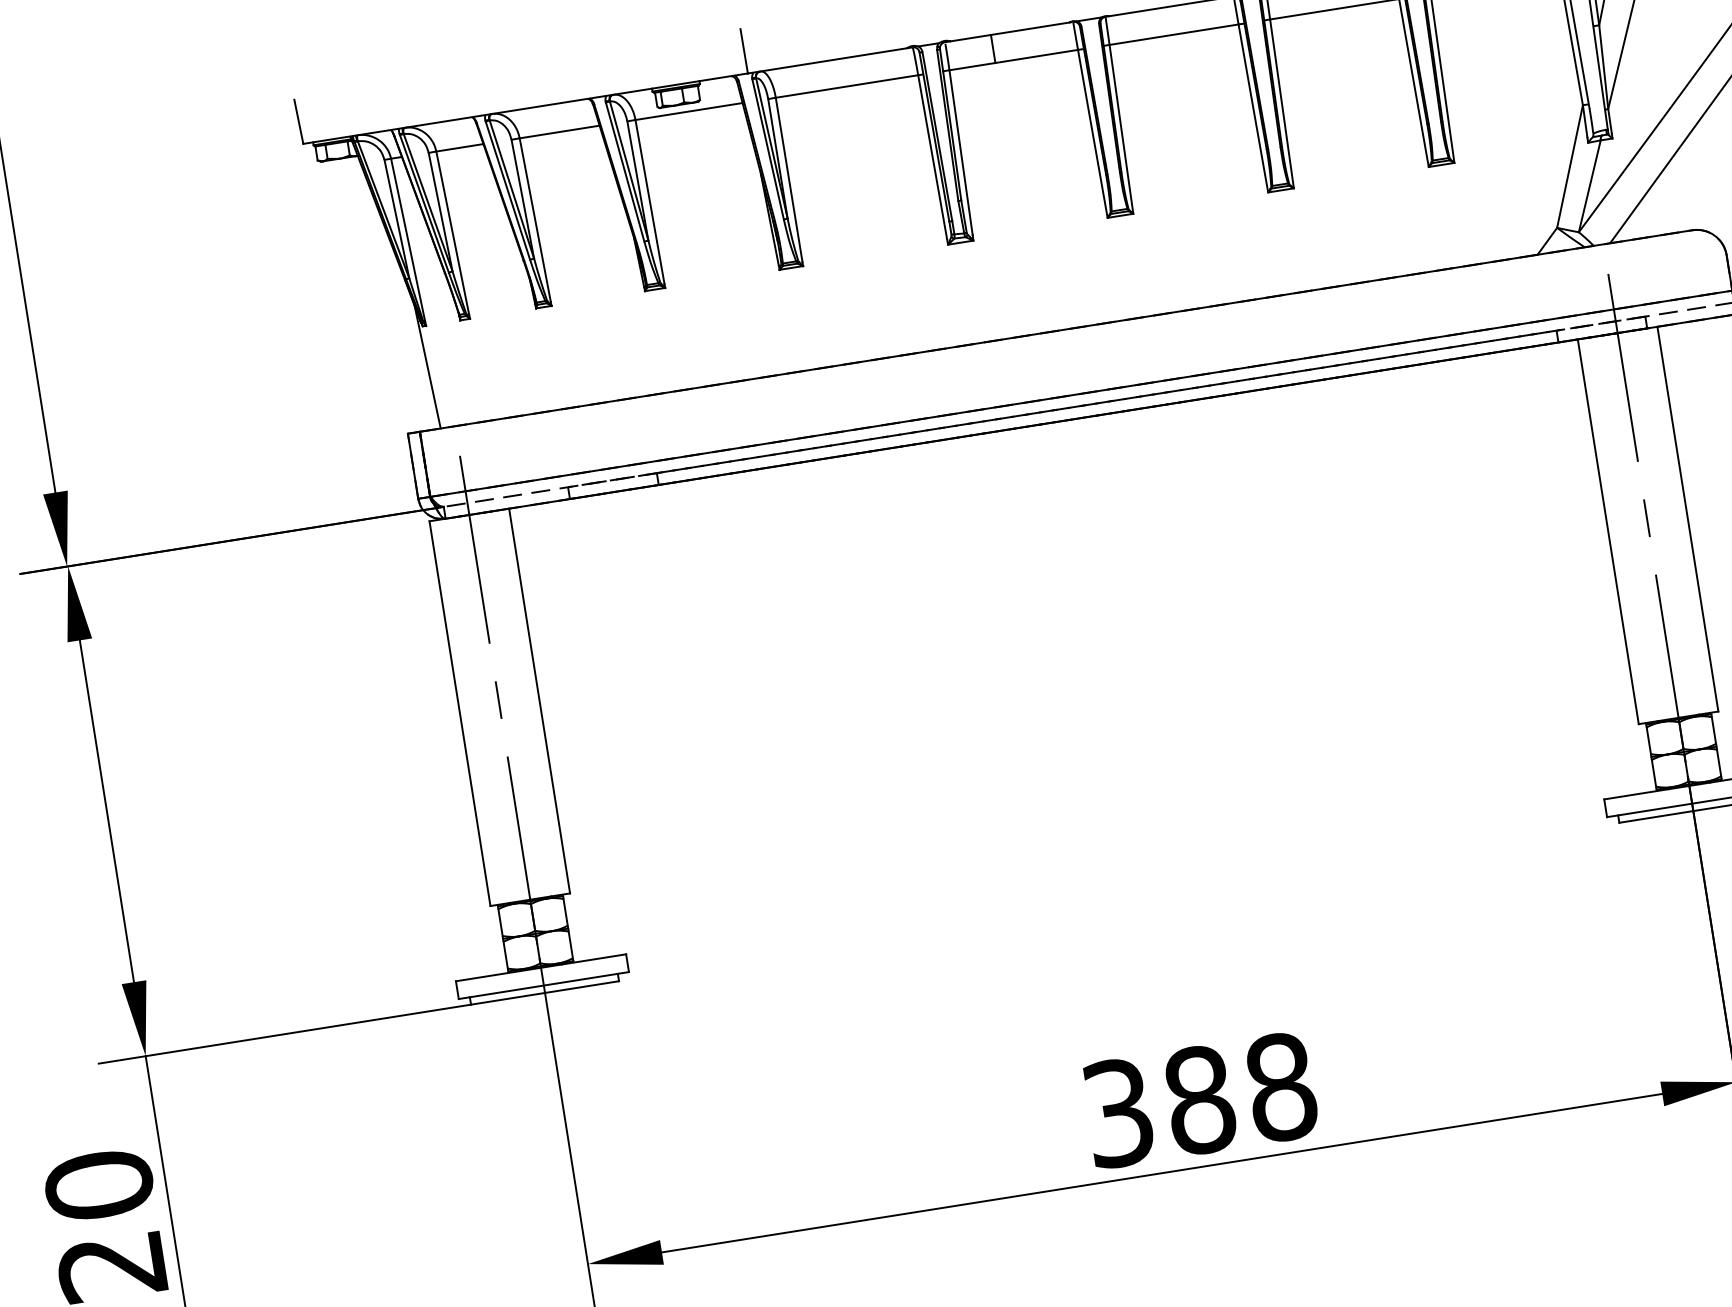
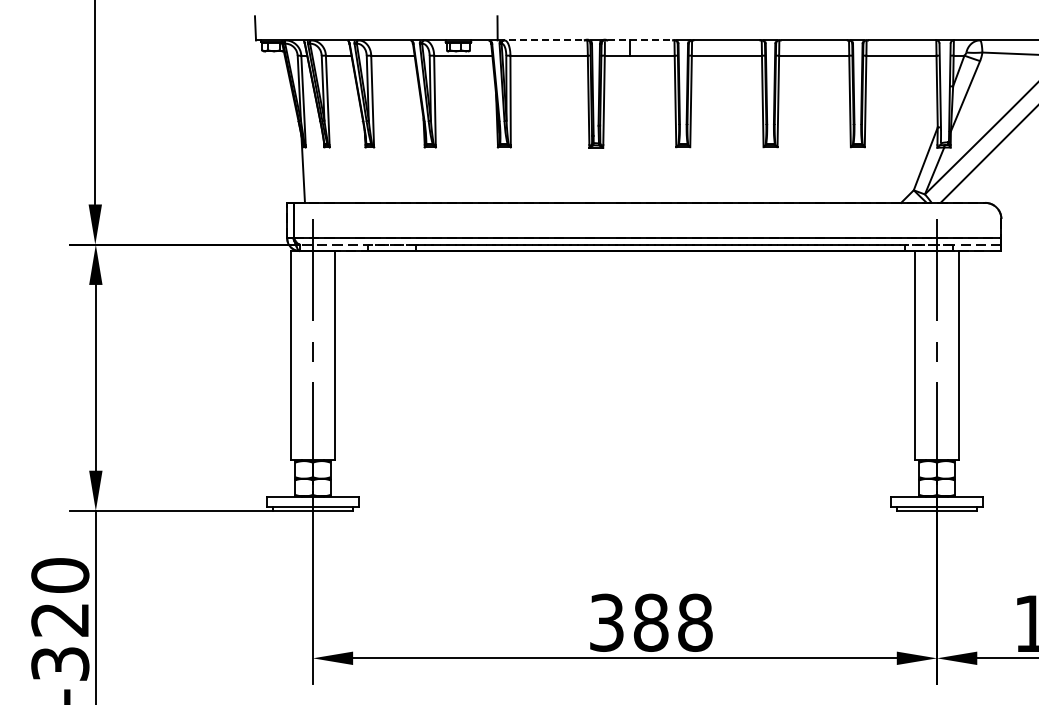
line: (1010, 31) -> (640, 40), solid -> dashed
line: (828, 60) -> (541, 40), solid -> dashed

